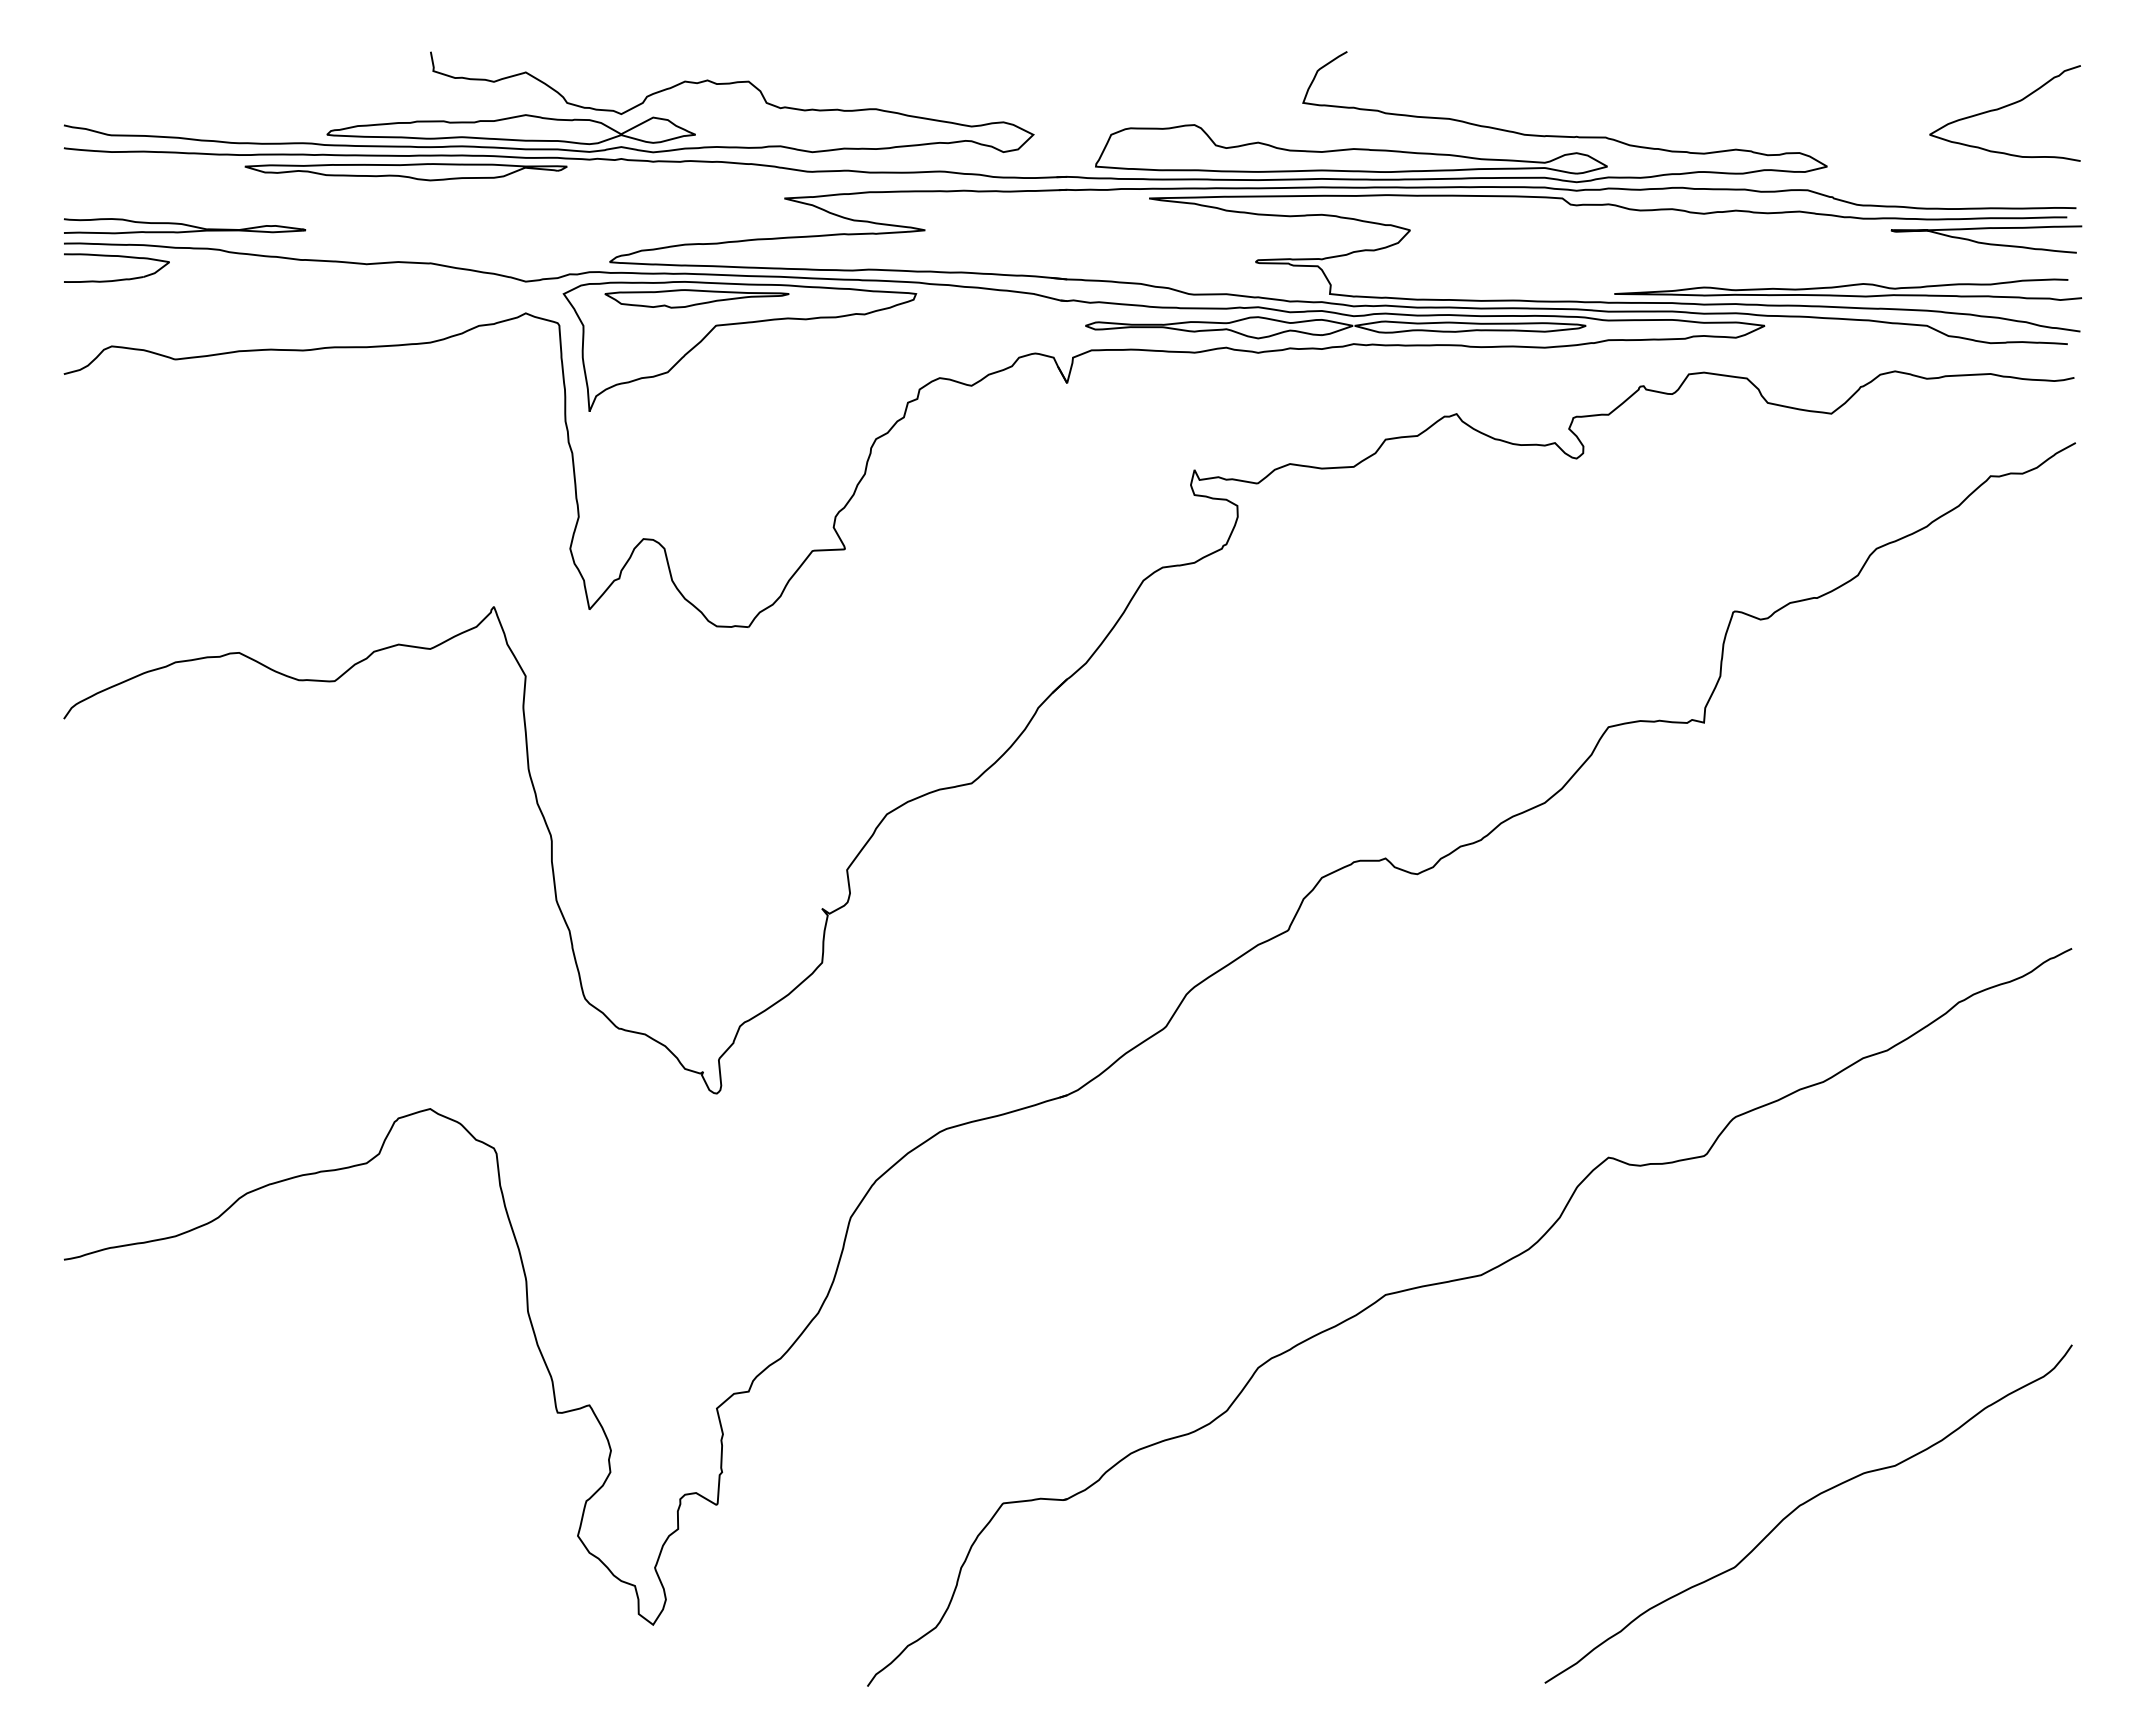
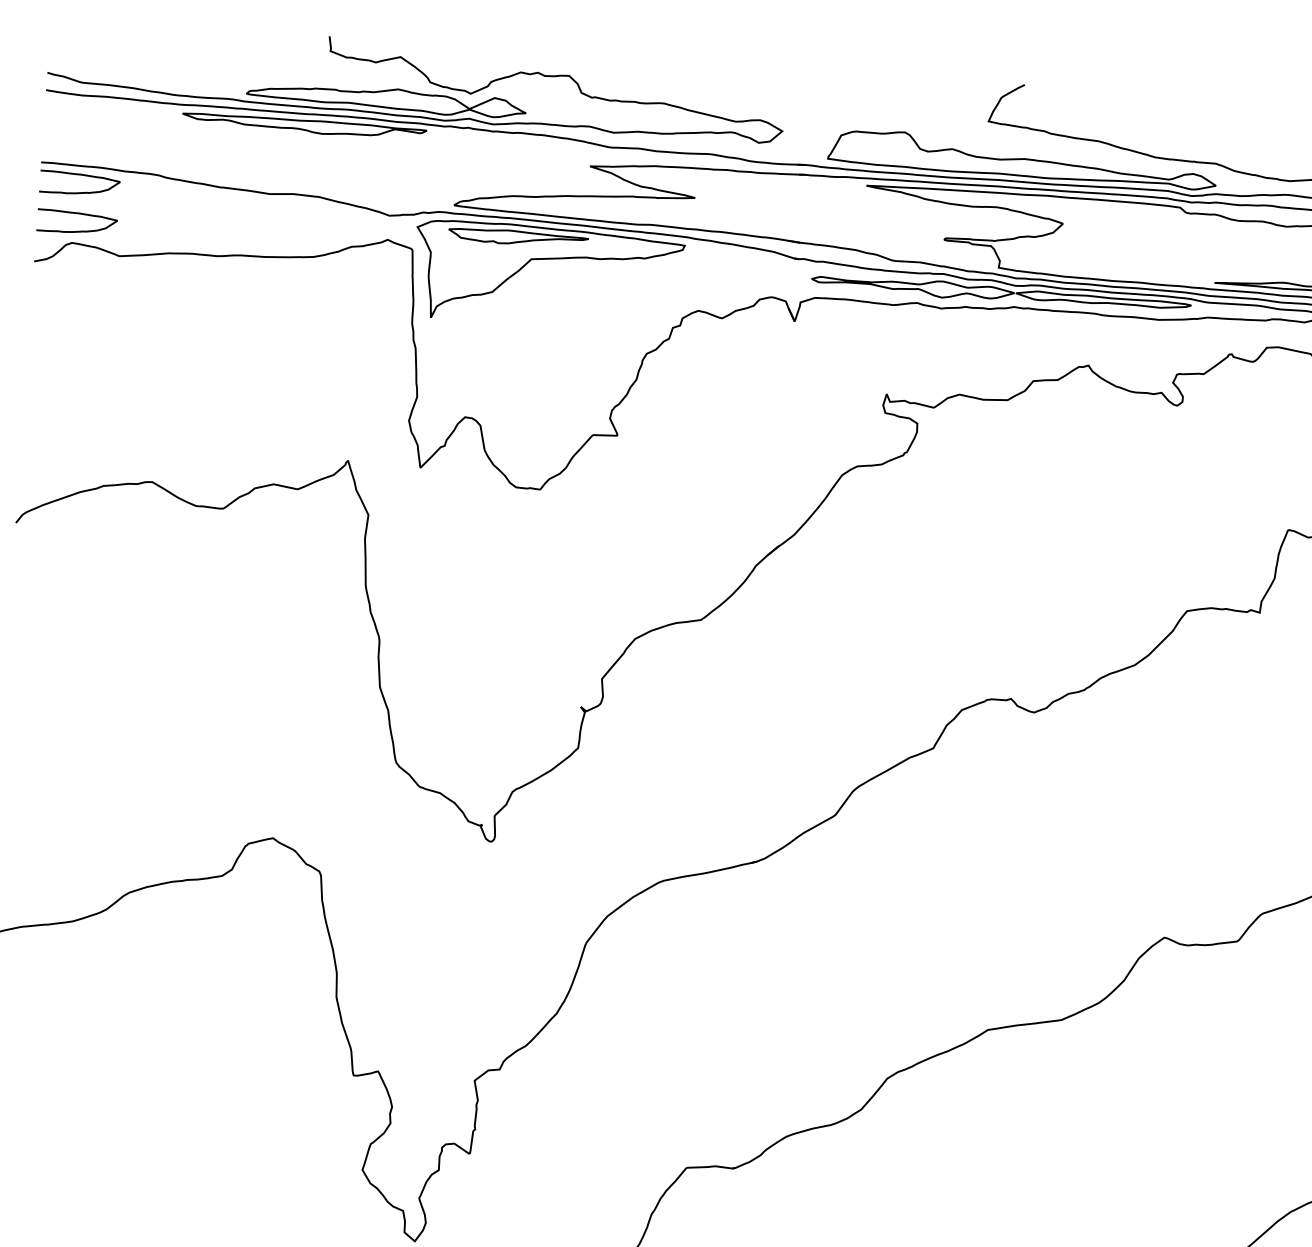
part: (185, 226) -> (134, 155), removed
part: (119, 308) -> (79, 214), added

